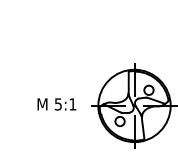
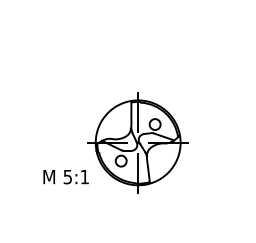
text: (56, 104) -> (65, 177), moved

